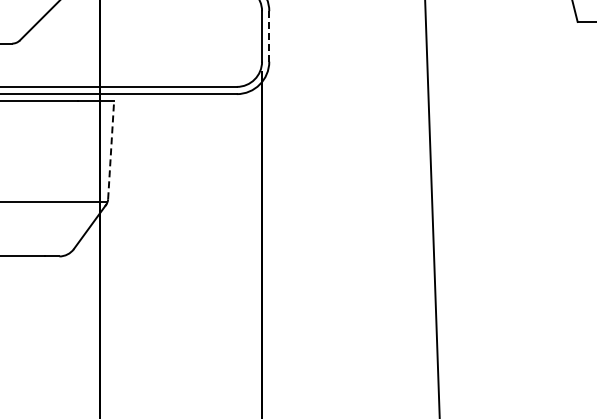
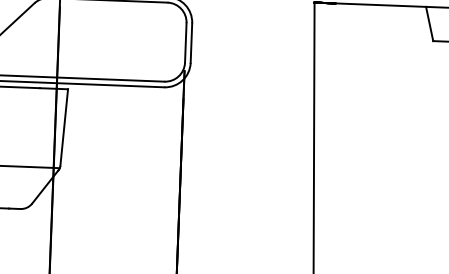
line: (269, 36) -> (191, 43), dashed -> solid
line: (111, 149) -> (64, 126), dashed -> solid

